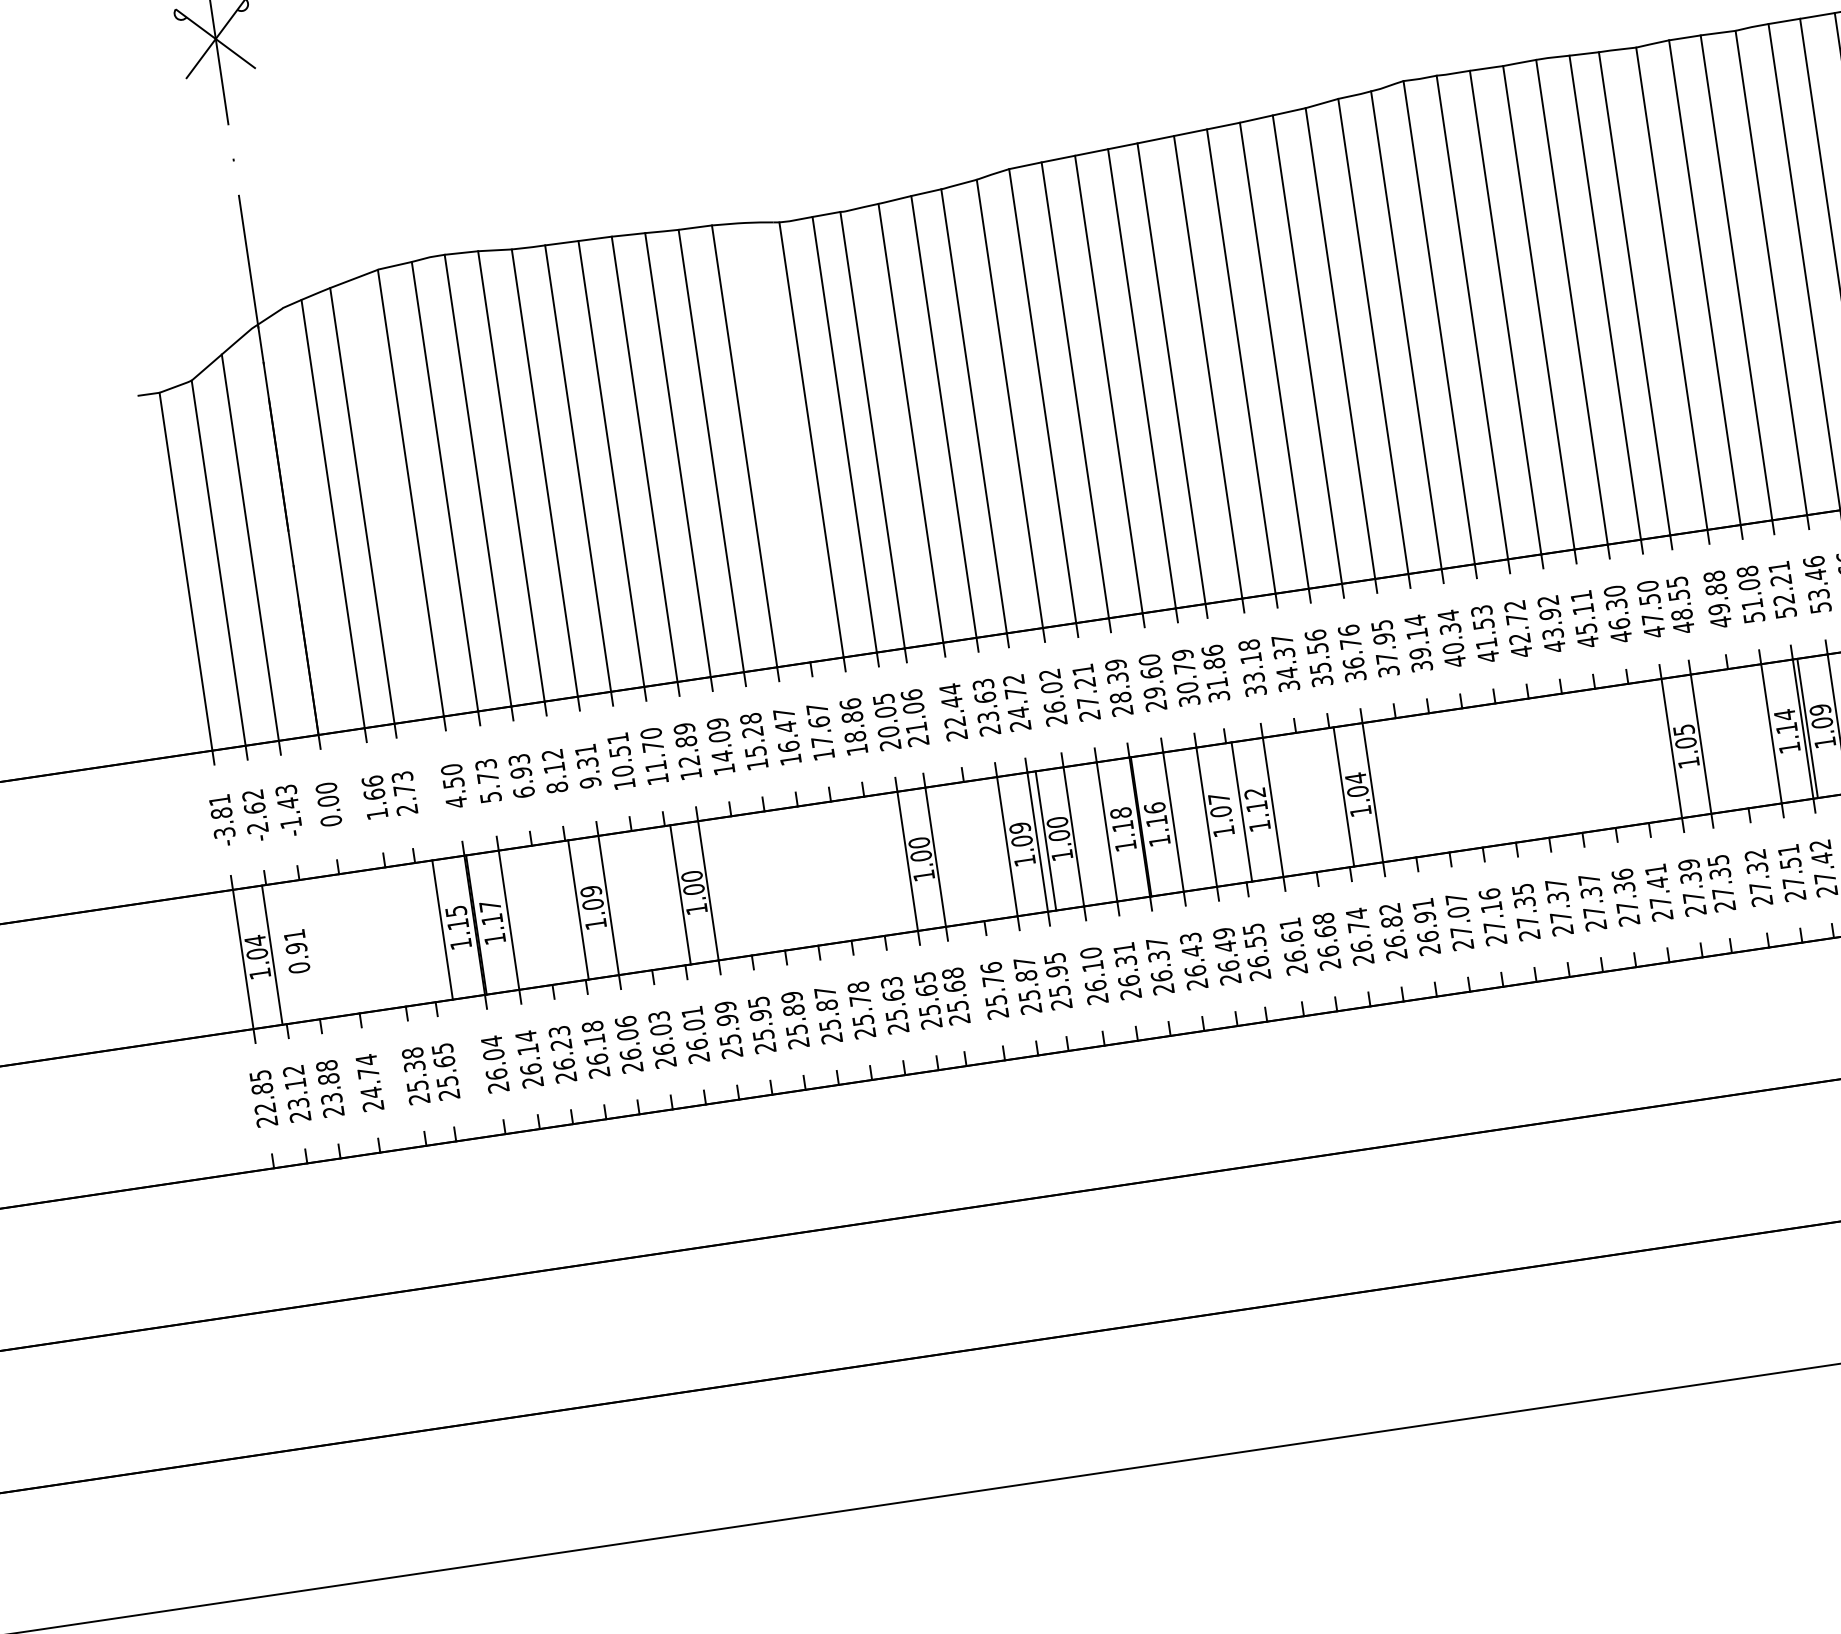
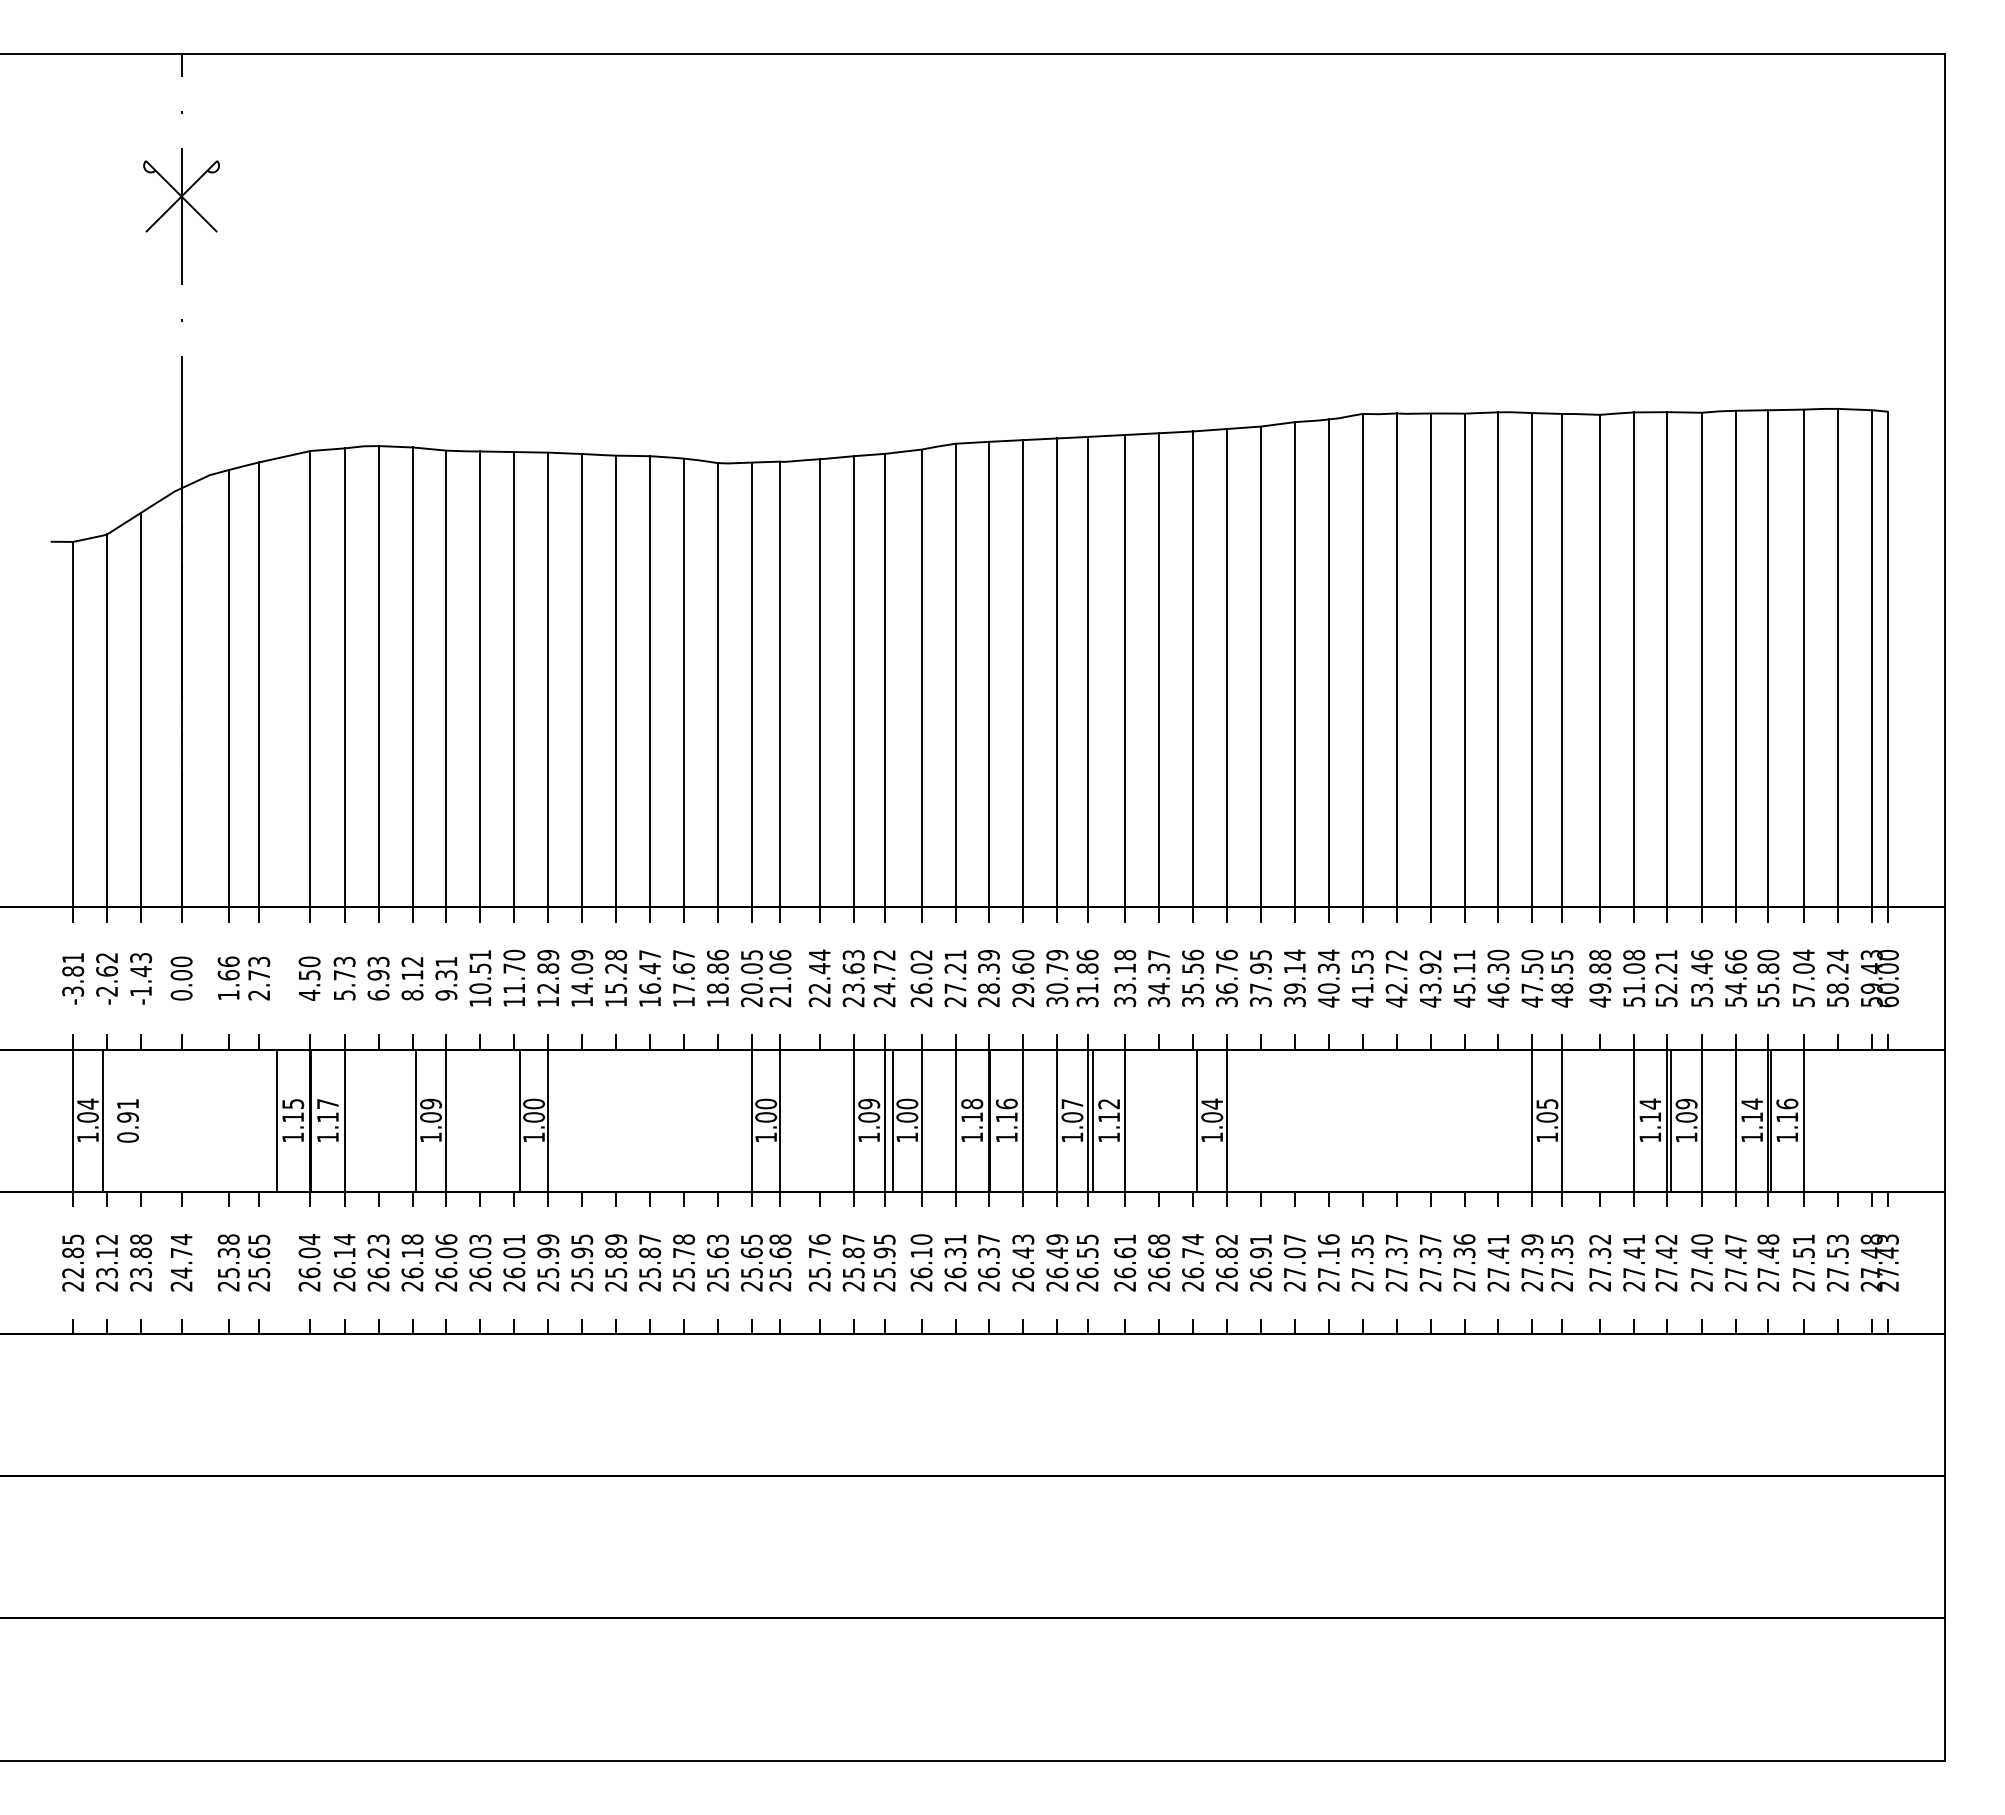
line: (778, 442) -> (684, 682), added
line: (1236, 812) -> (1087, 1120), added
text: (1790, 862) -> (1634, 1252), 27.51 -> 27.41

